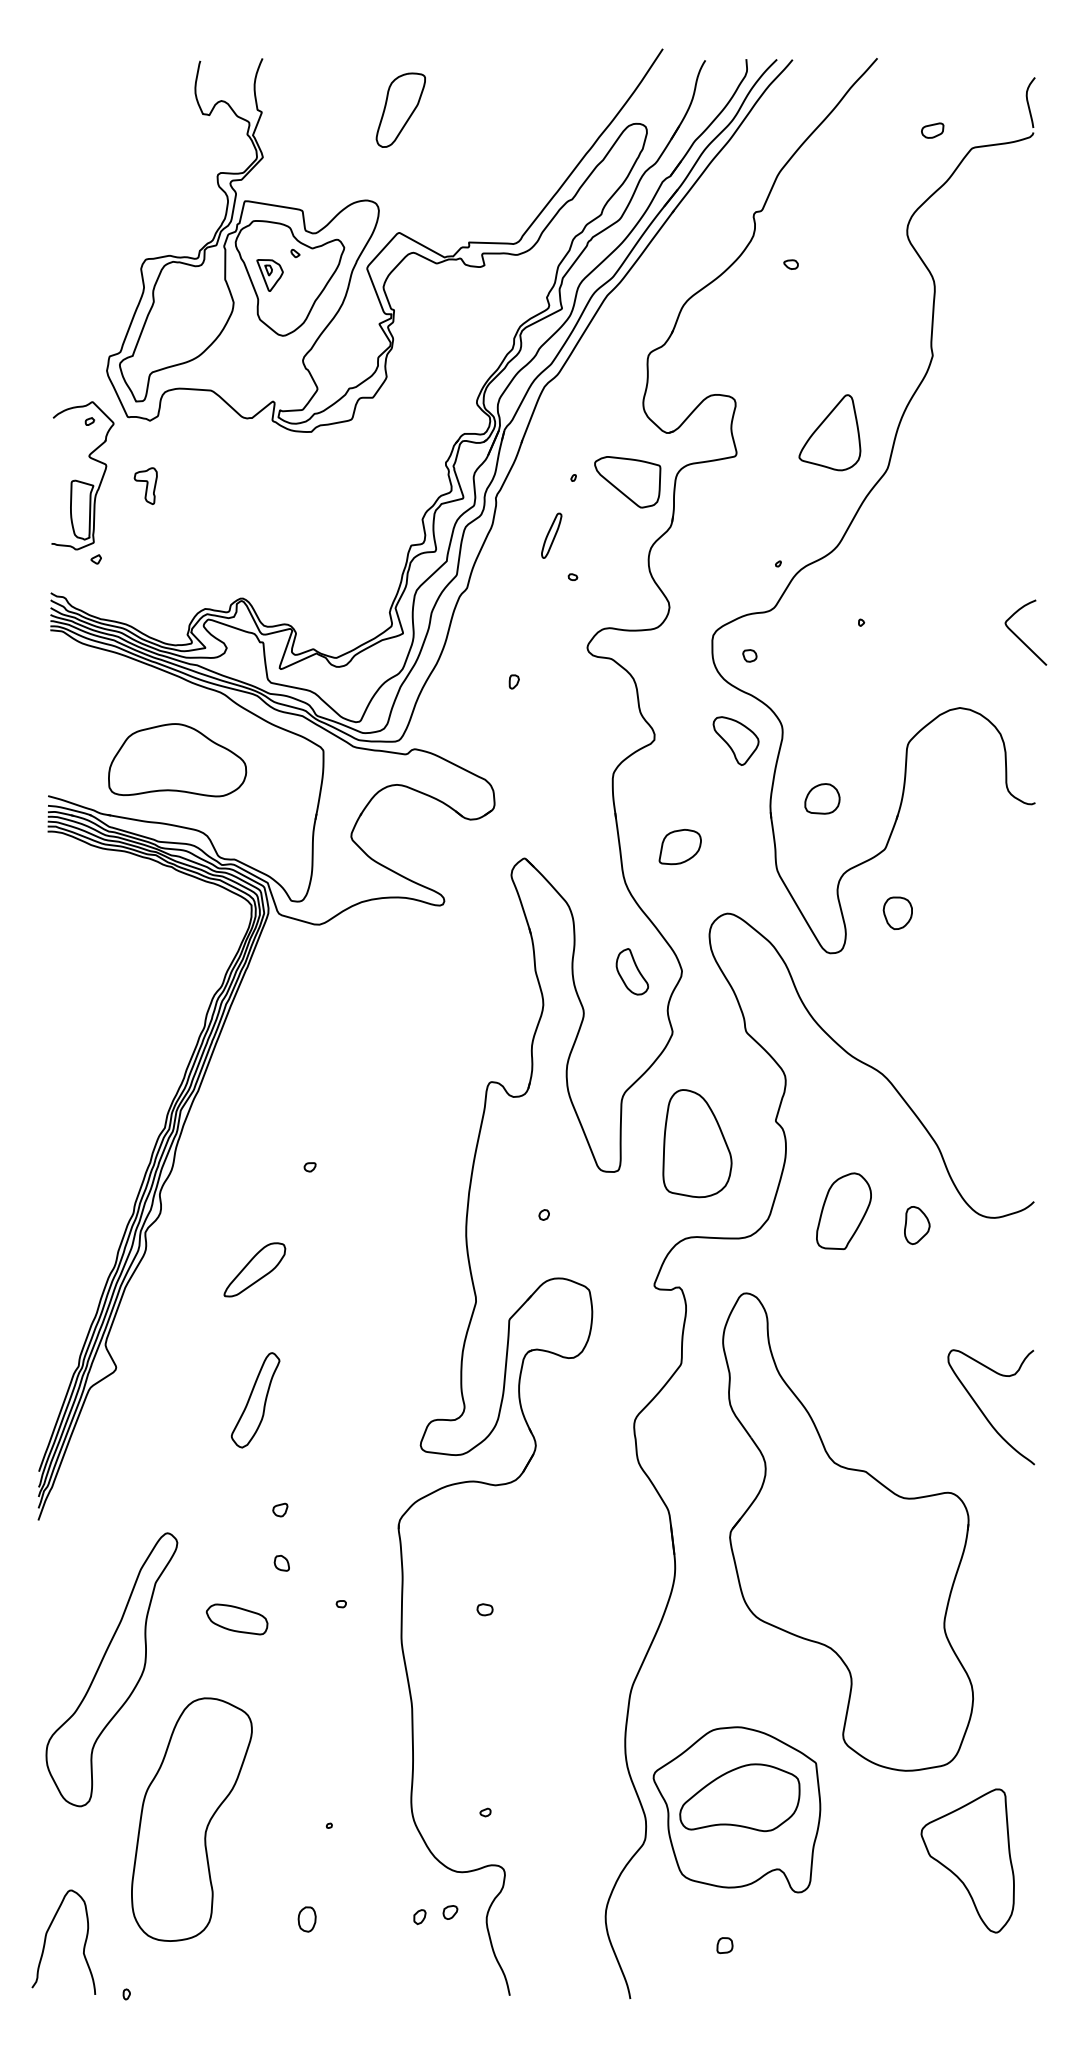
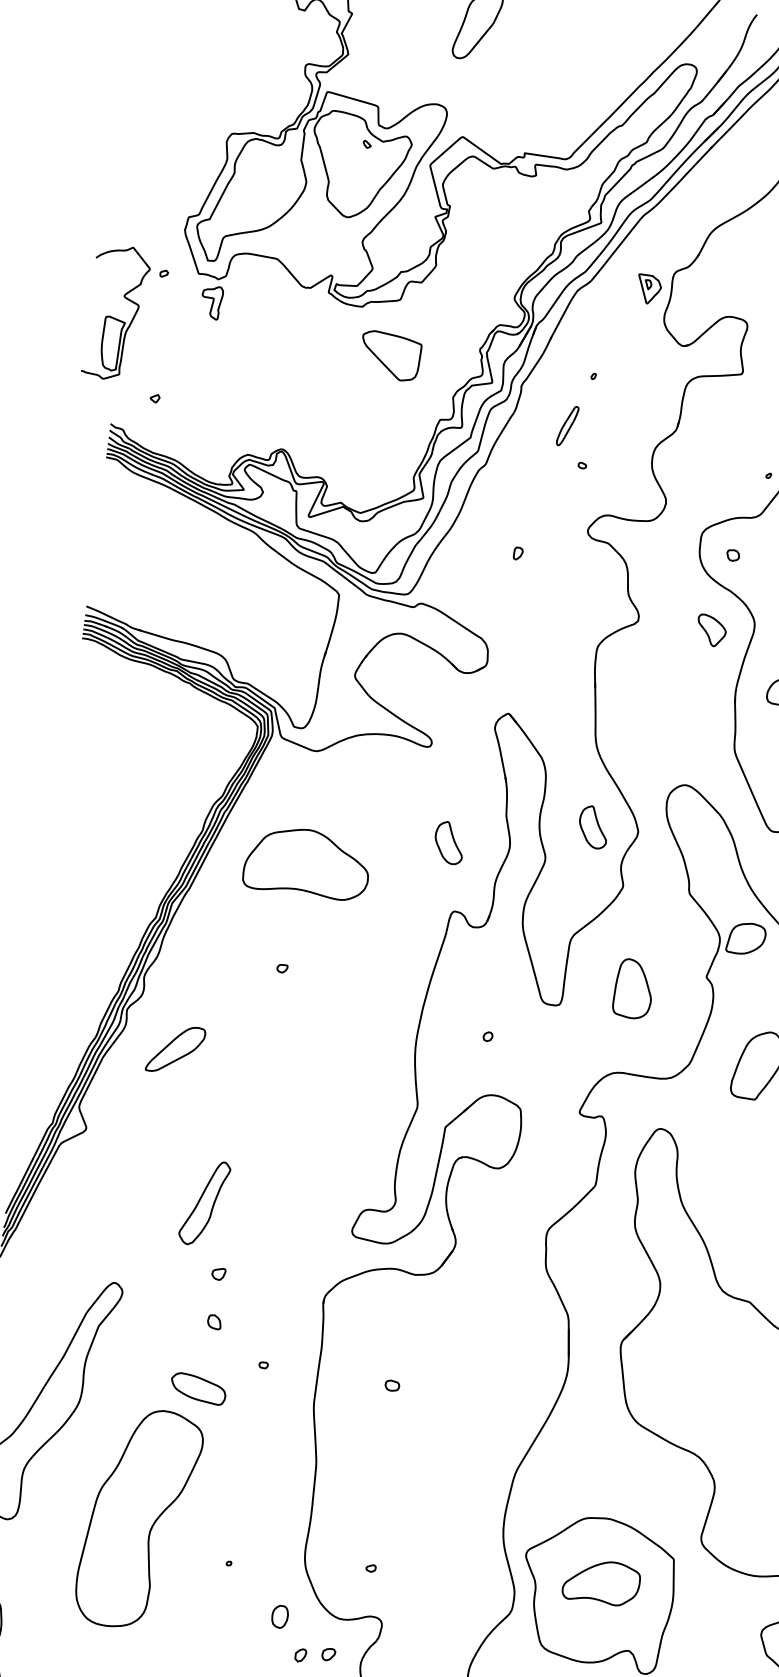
part: (269, 275) -> (648, 289), moved
part: (82, 475) -> (116, 312), moved
part: (627, 482) -> (390, 356), moved
part: (145, 485) -> (211, 302), moved
part: (735, 740) -> (711, 630), size x0.7
part: (177, 760) -> (307, 863), moved
part: (679, 847) -> (745, 939), moved
part: (476, 1007) -> (449, 842), added
part: (697, 1143) -> (633, 988), size x0.6
part: (254, 1269) -> (175, 1049), moved
part: (255, 1400) -> (204, 1203), moved
part: (236, 1619) -> (197, 1388), moved
part: (739, 1797) -> (601, 1582), size x0.7
part: (191, 1819) -> (138, 1518), moved
part: (306, 1919) -> (279, 1616), moved

